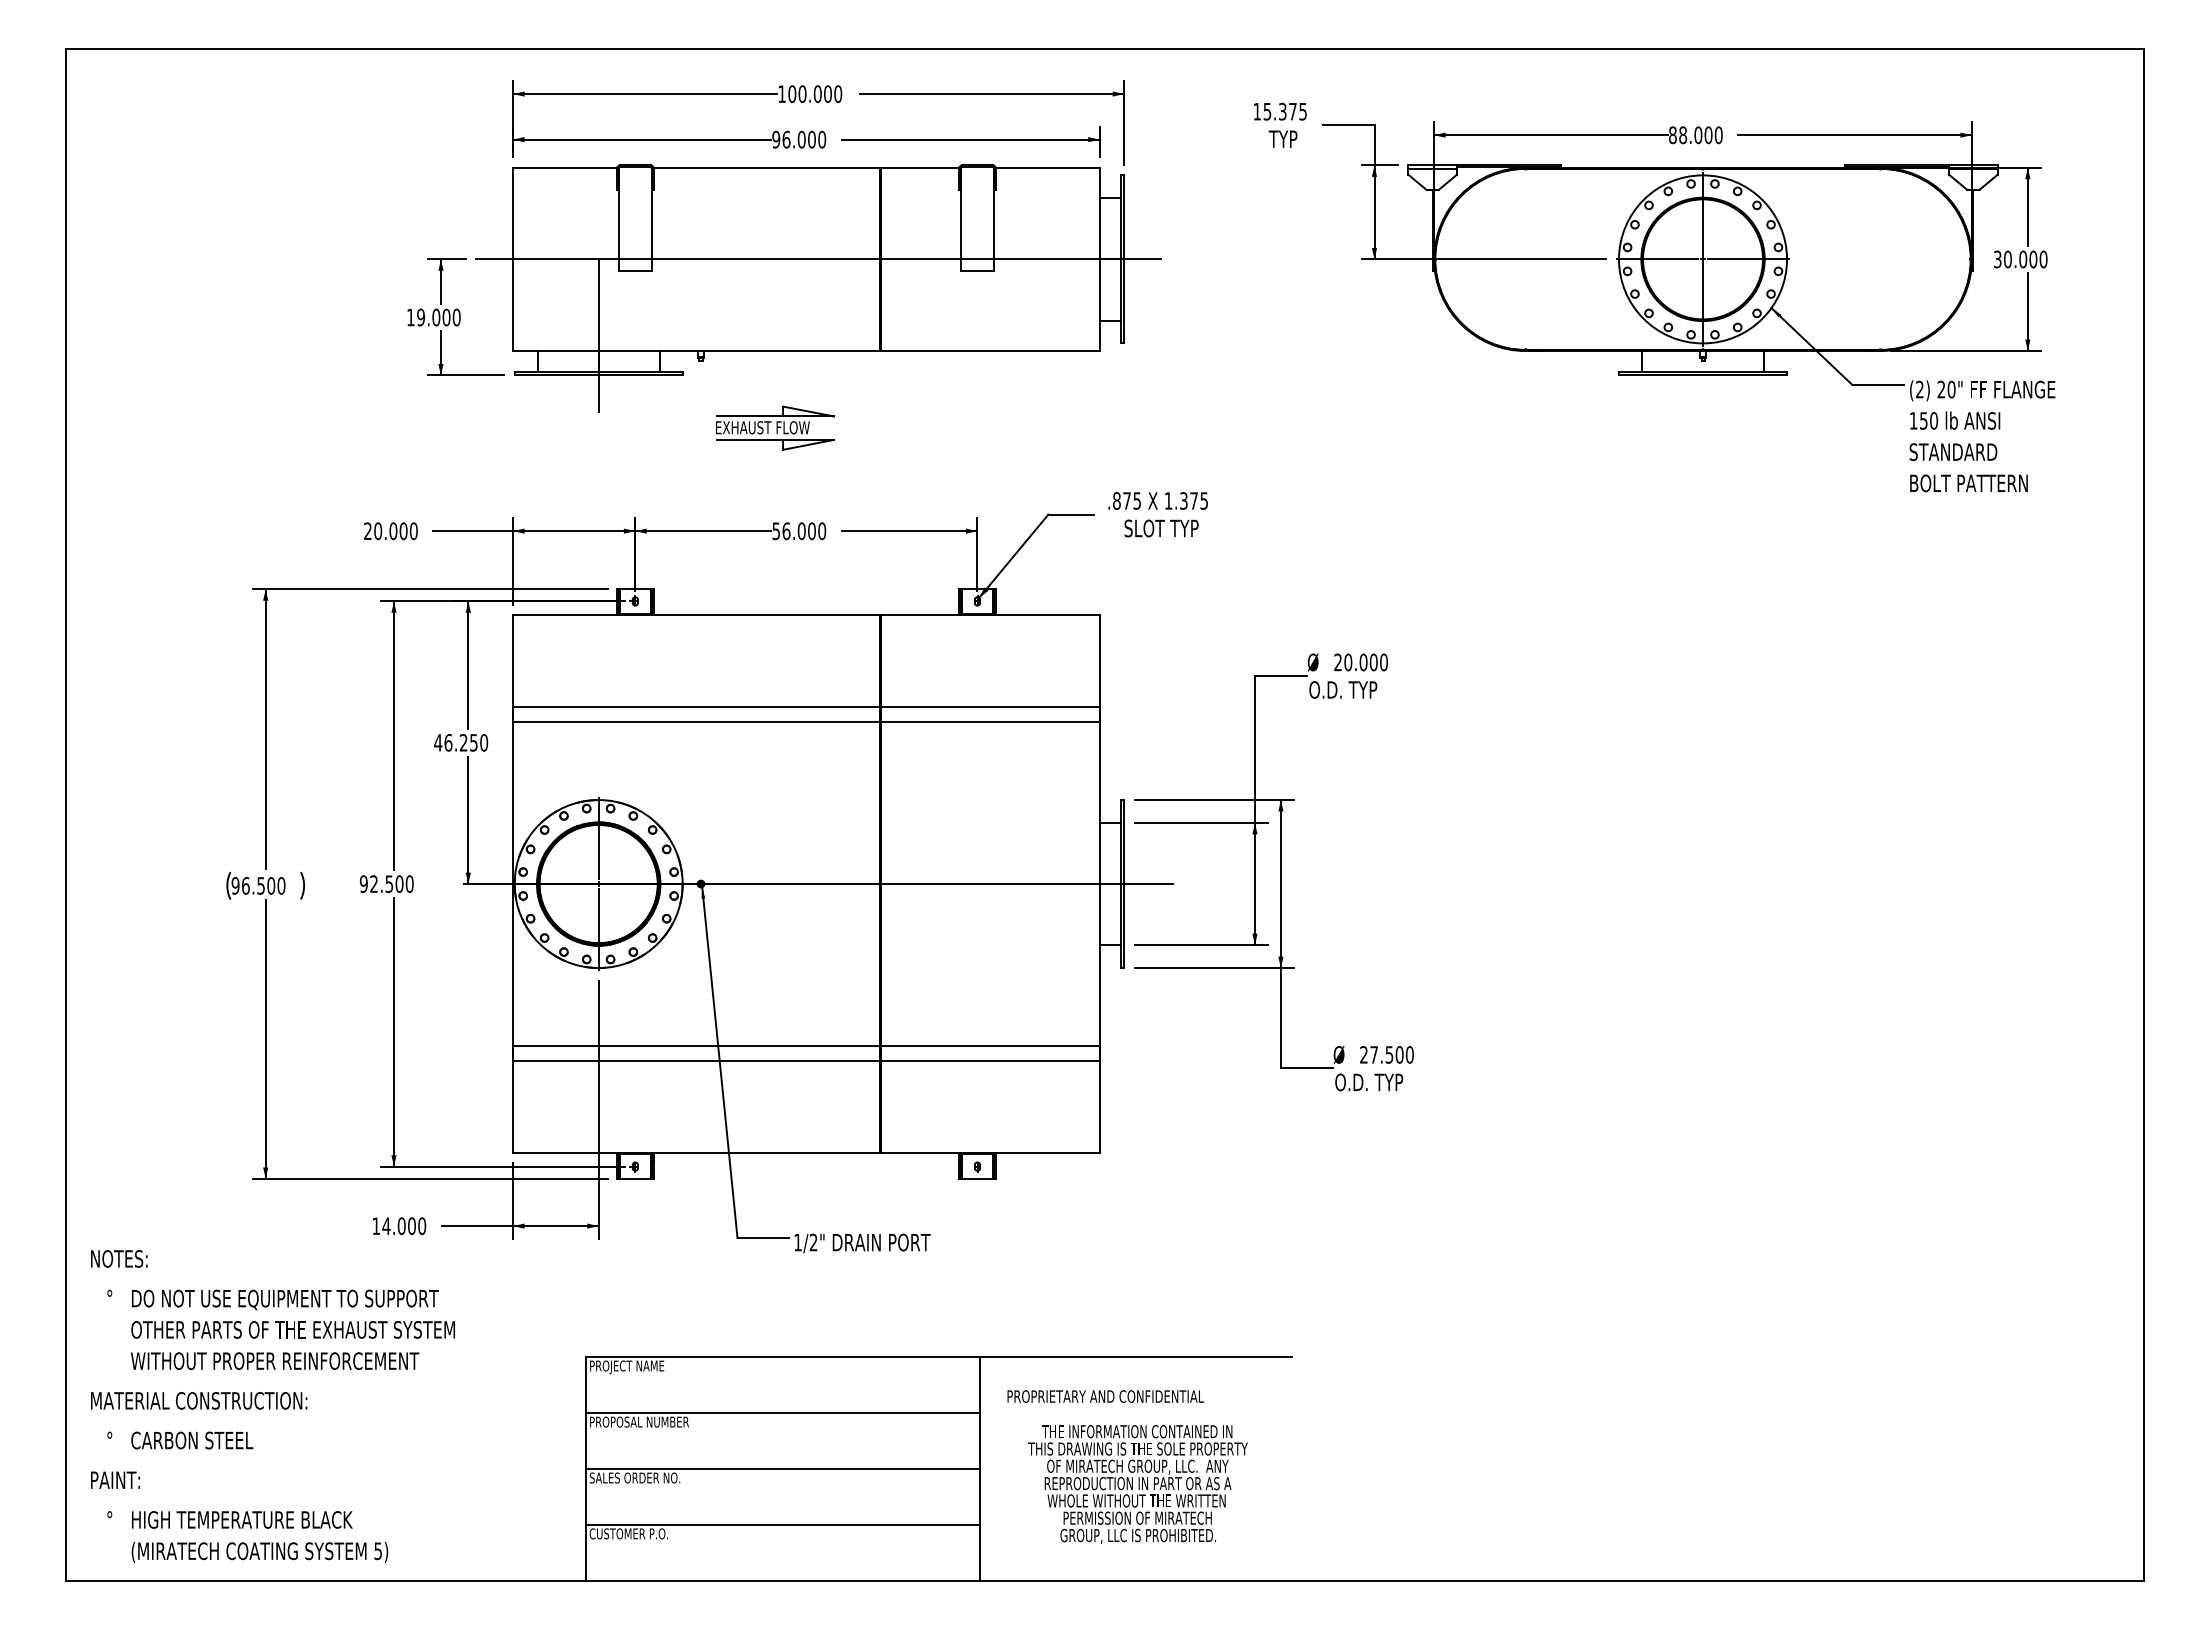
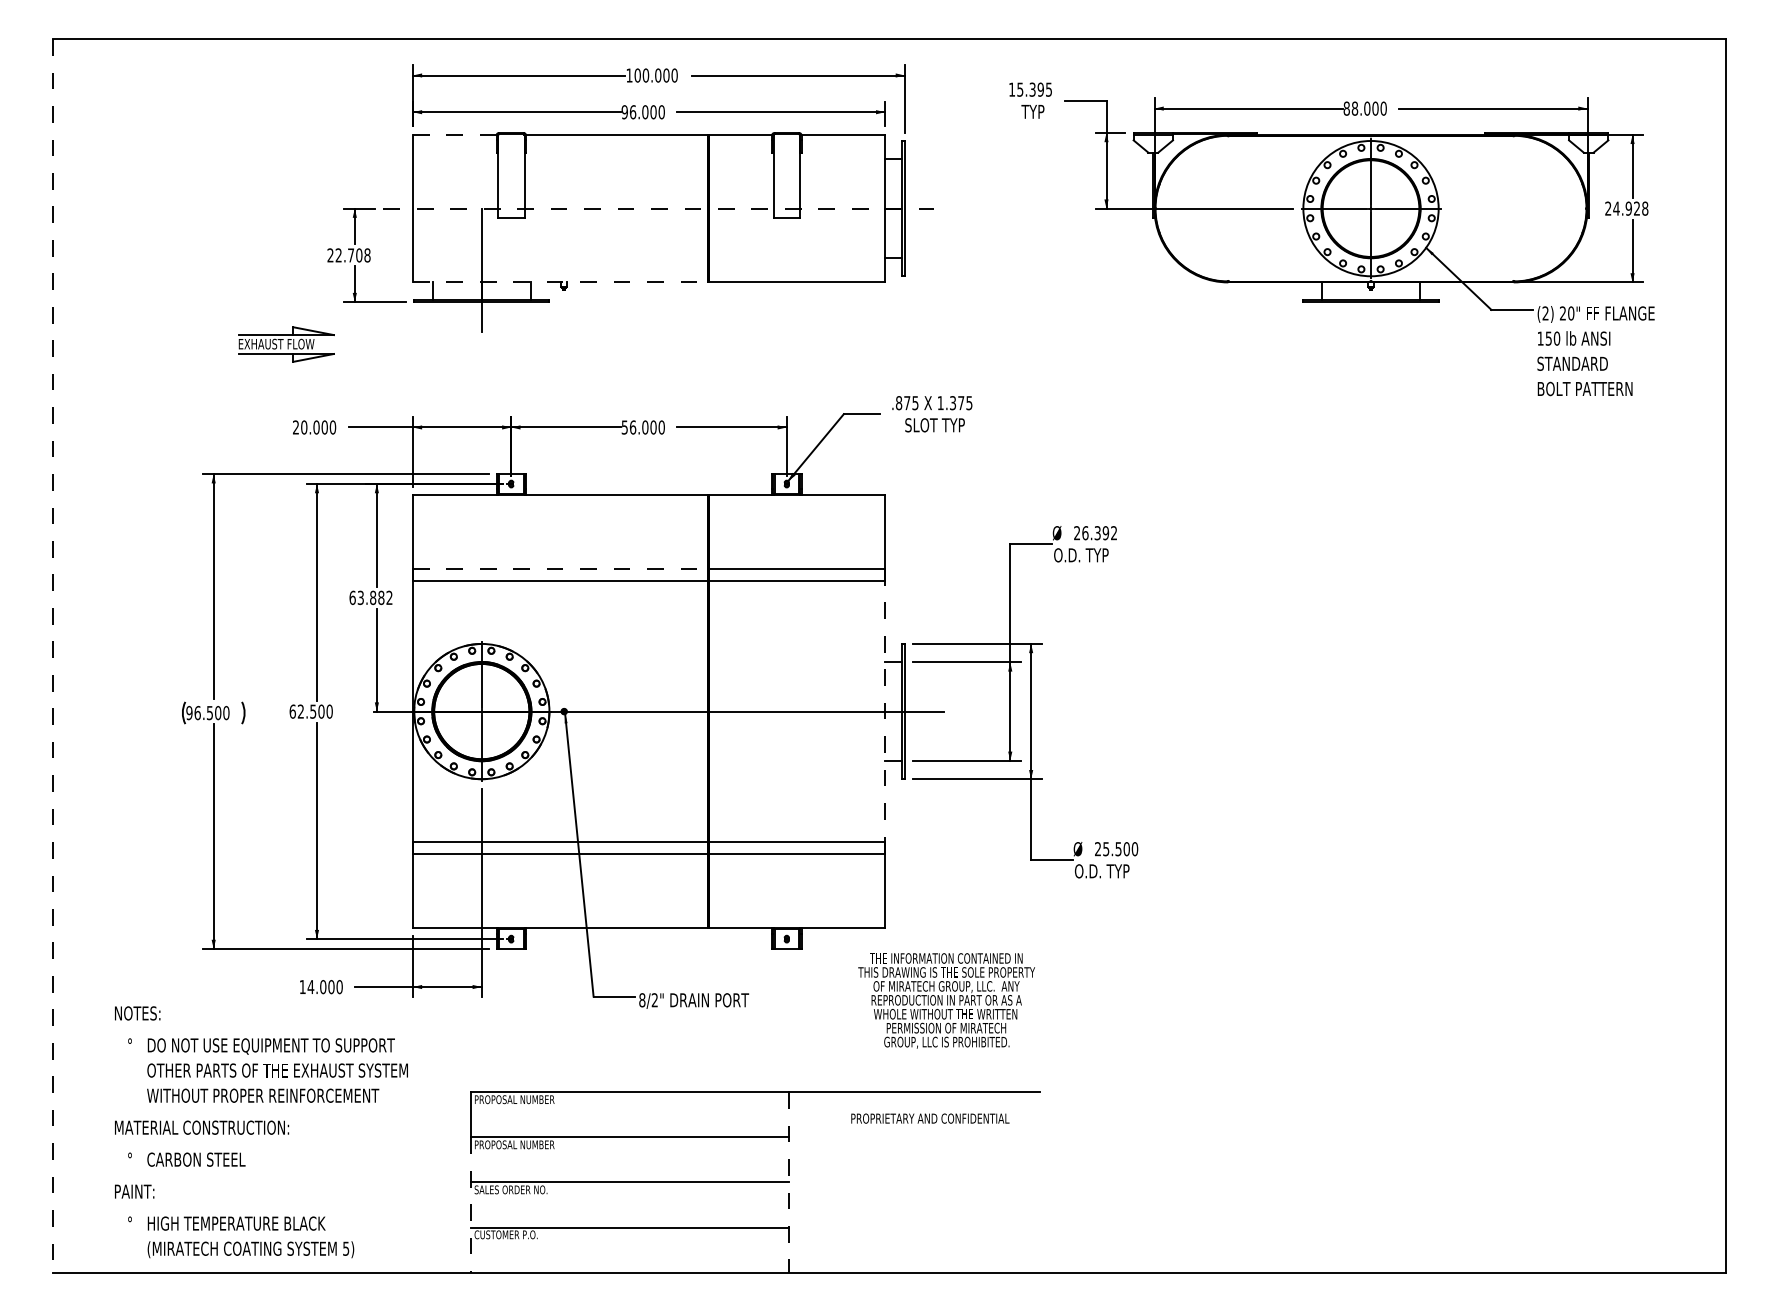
text: (1292, 111) -> (1040, 89), 15.375 -> 15.395
line: (565, 167) -> (455, 134), solid -> dashed
line: (819, 259) -> (659, 208), solid -> dashed
text: (2020, 259) -> (1626, 208), 30.000 -> 24.928
text: (433, 317) -> (348, 255), 19.000 -> 22.708
line: (696, 351) -> (560, 282), solid -> dashed
part: (775, 427) -> (286, 343), moved
text: (1365, 662) -> (1099, 533), 20.000 -> 26.392
line: (696, 706) -> (560, 568), solid -> dashed
text: (461, 742) -> (371, 597), 46.250 -> 63.882
line: (66, 815) -> (53, 656), solid -> dashed
text: (363, 883) -> (292, 711), 92.500 -> 62.500
line: (1099, 884) -> (885, 711), solid -> dashed
text: (1373, 1054) -> (1105, 848), 27.500 -> 25.500
text: (797, 1242) -> (641, 1000), 1/2" -> 8/2"
text: (648, 1367) -> (521, 1100), PROJECT NAME -> PROPOSAL NUMBER
text: (1105, 1396) -> (930, 1118), moved
text: (272, 1406) -> (261, 1132), moved
line: (980, 1469) -> (789, 1183), solid -> dashed
text: (1137, 1484) -> (946, 1001), moved
line: (585, 1497) -> (471, 1205), solid -> dashed

